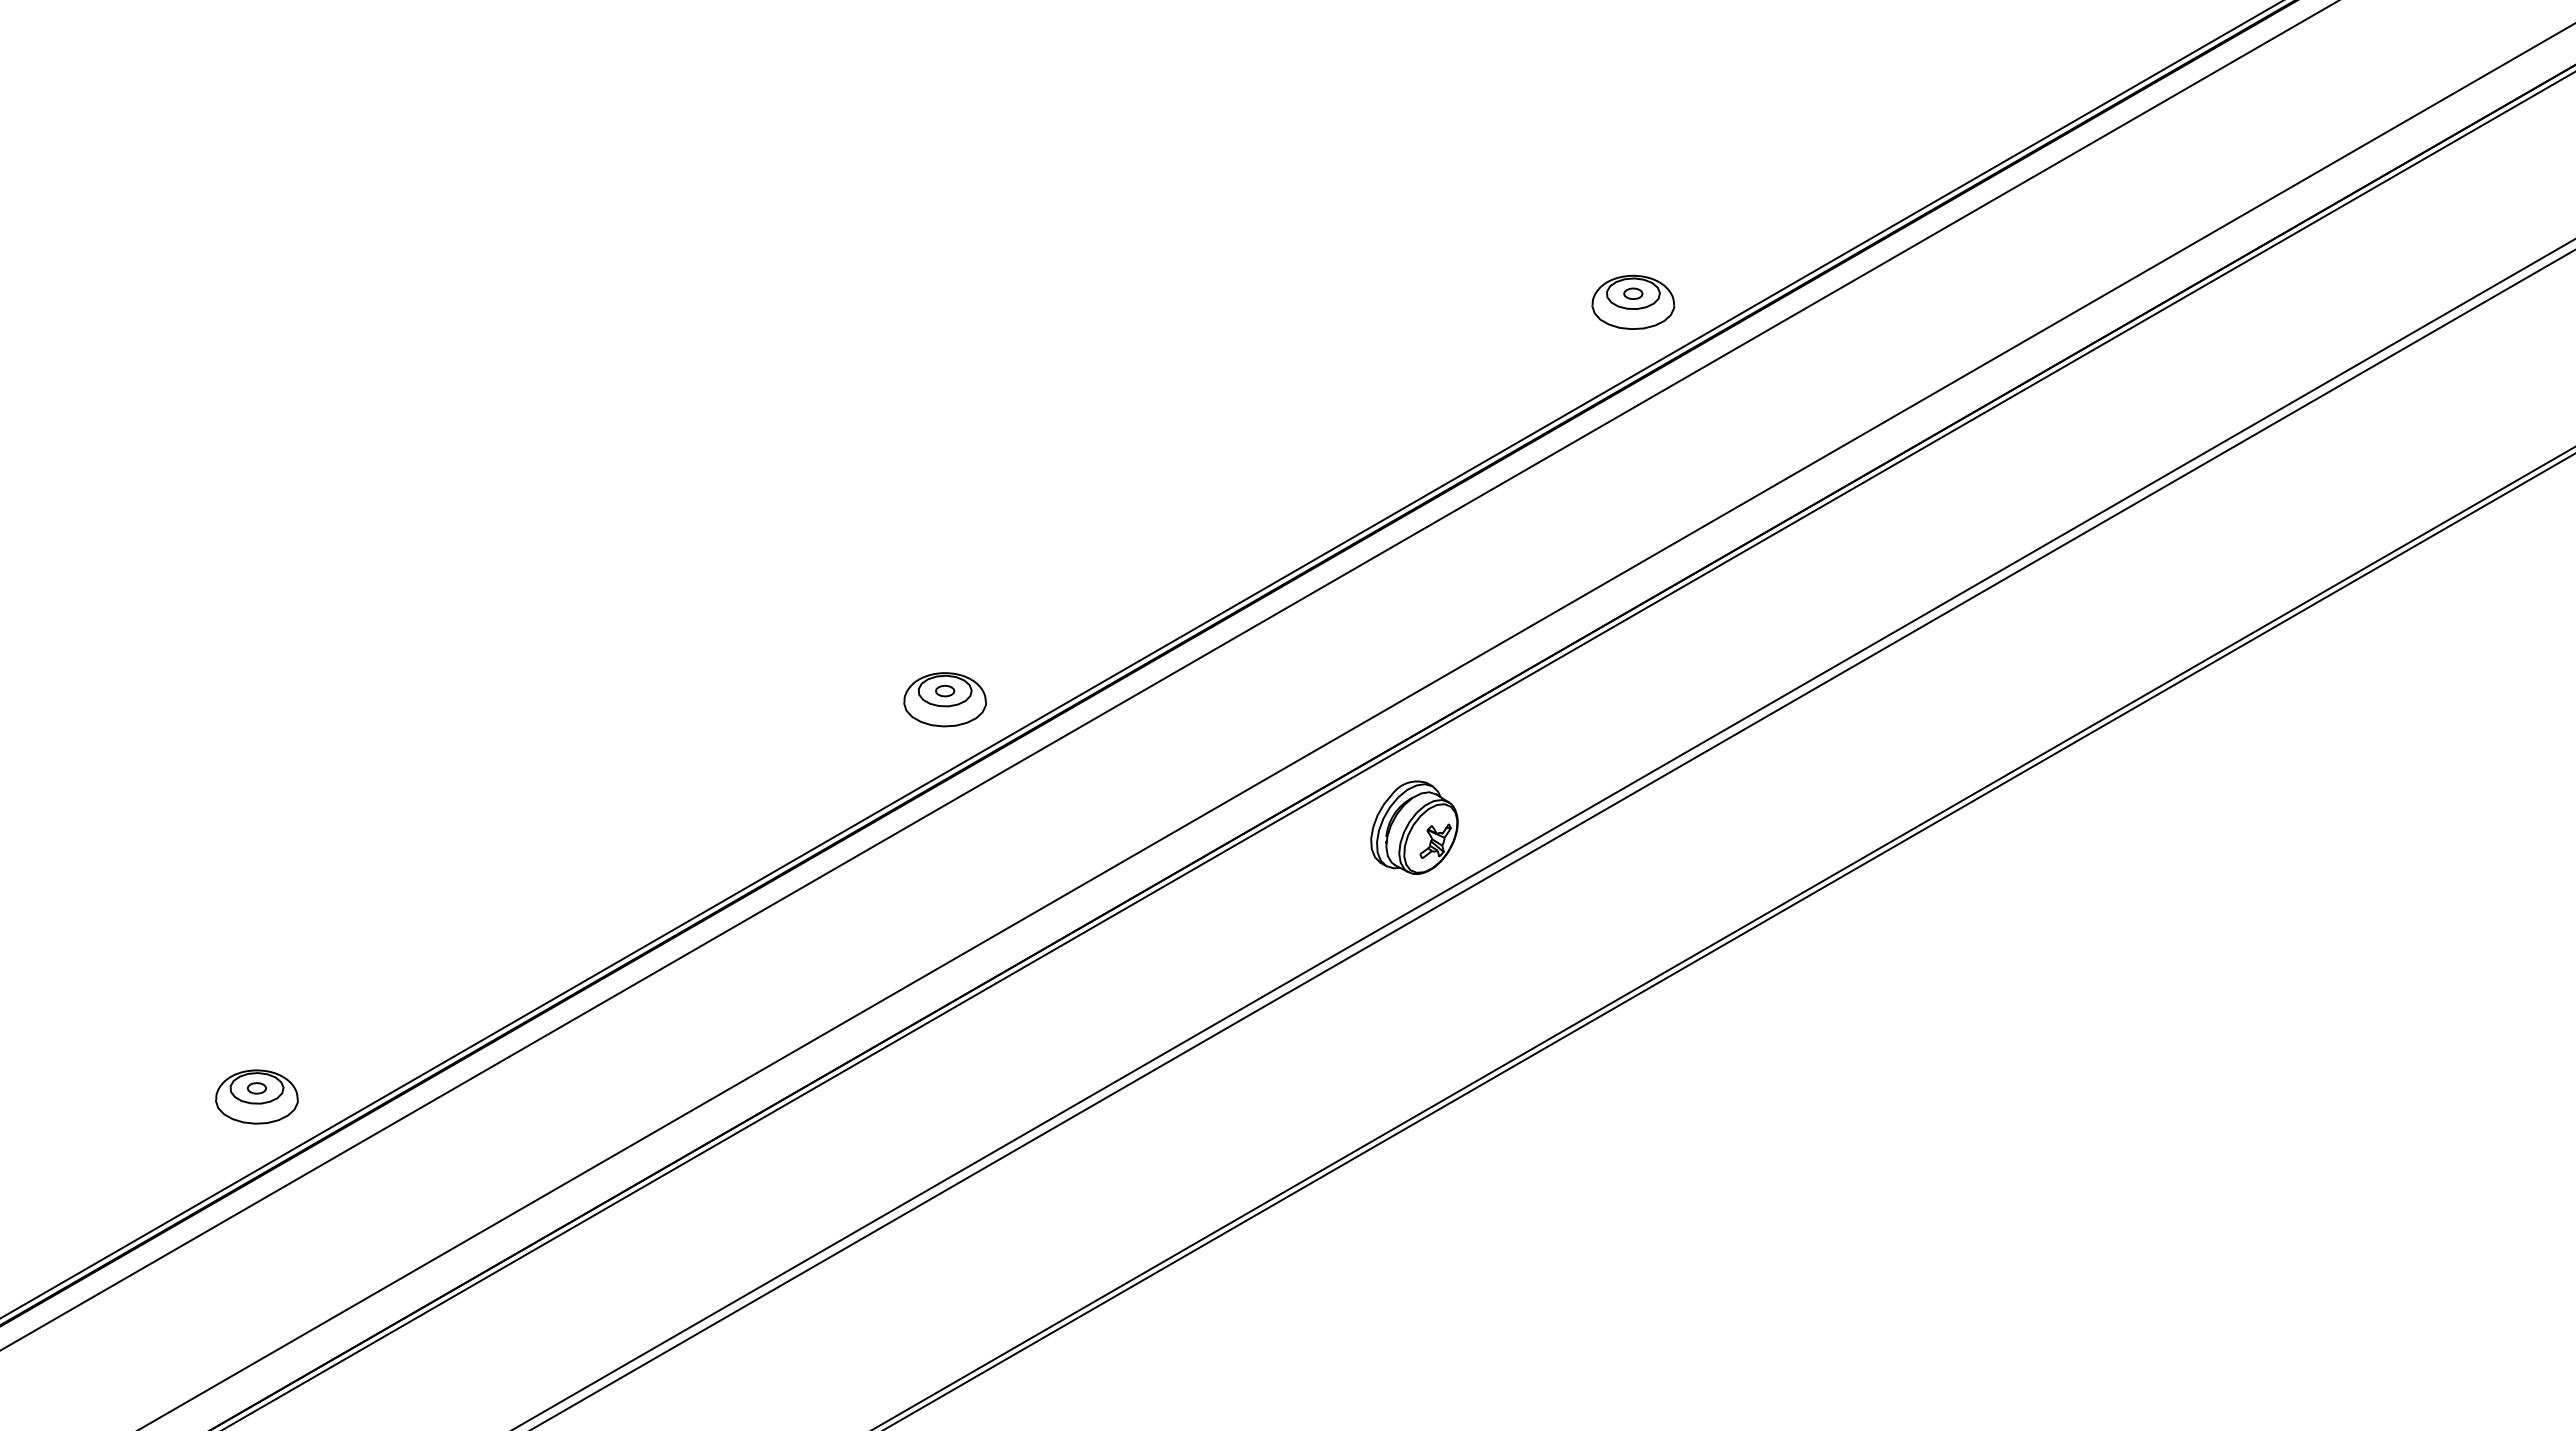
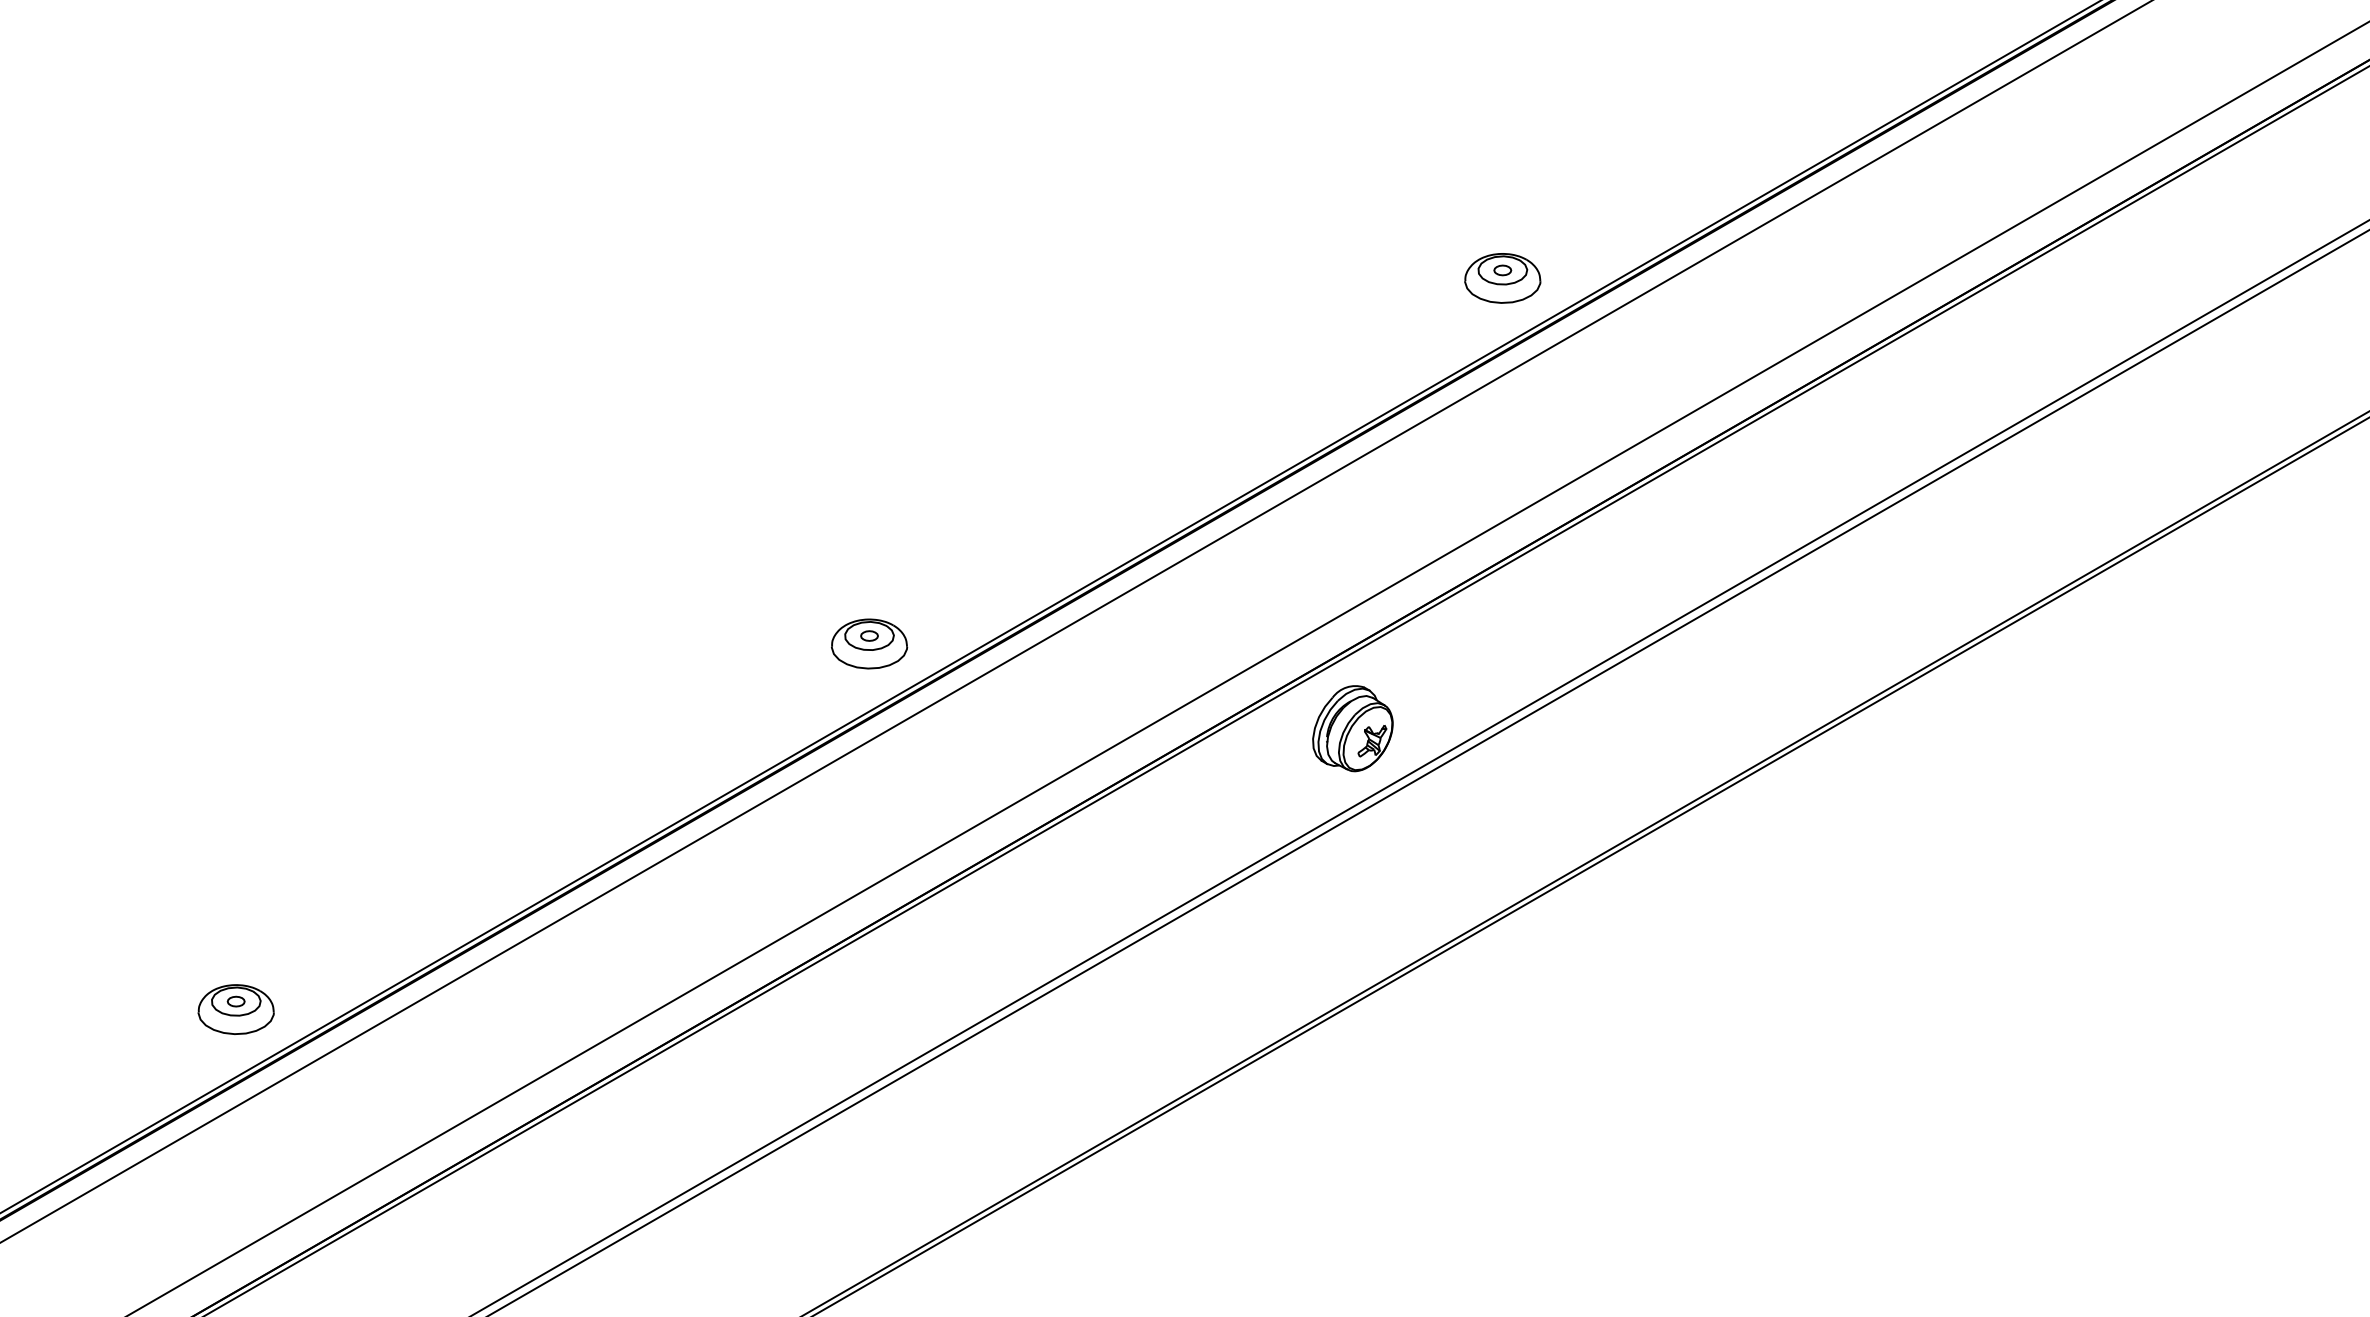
part: (1414, 827) -> (1352, 728), moved

